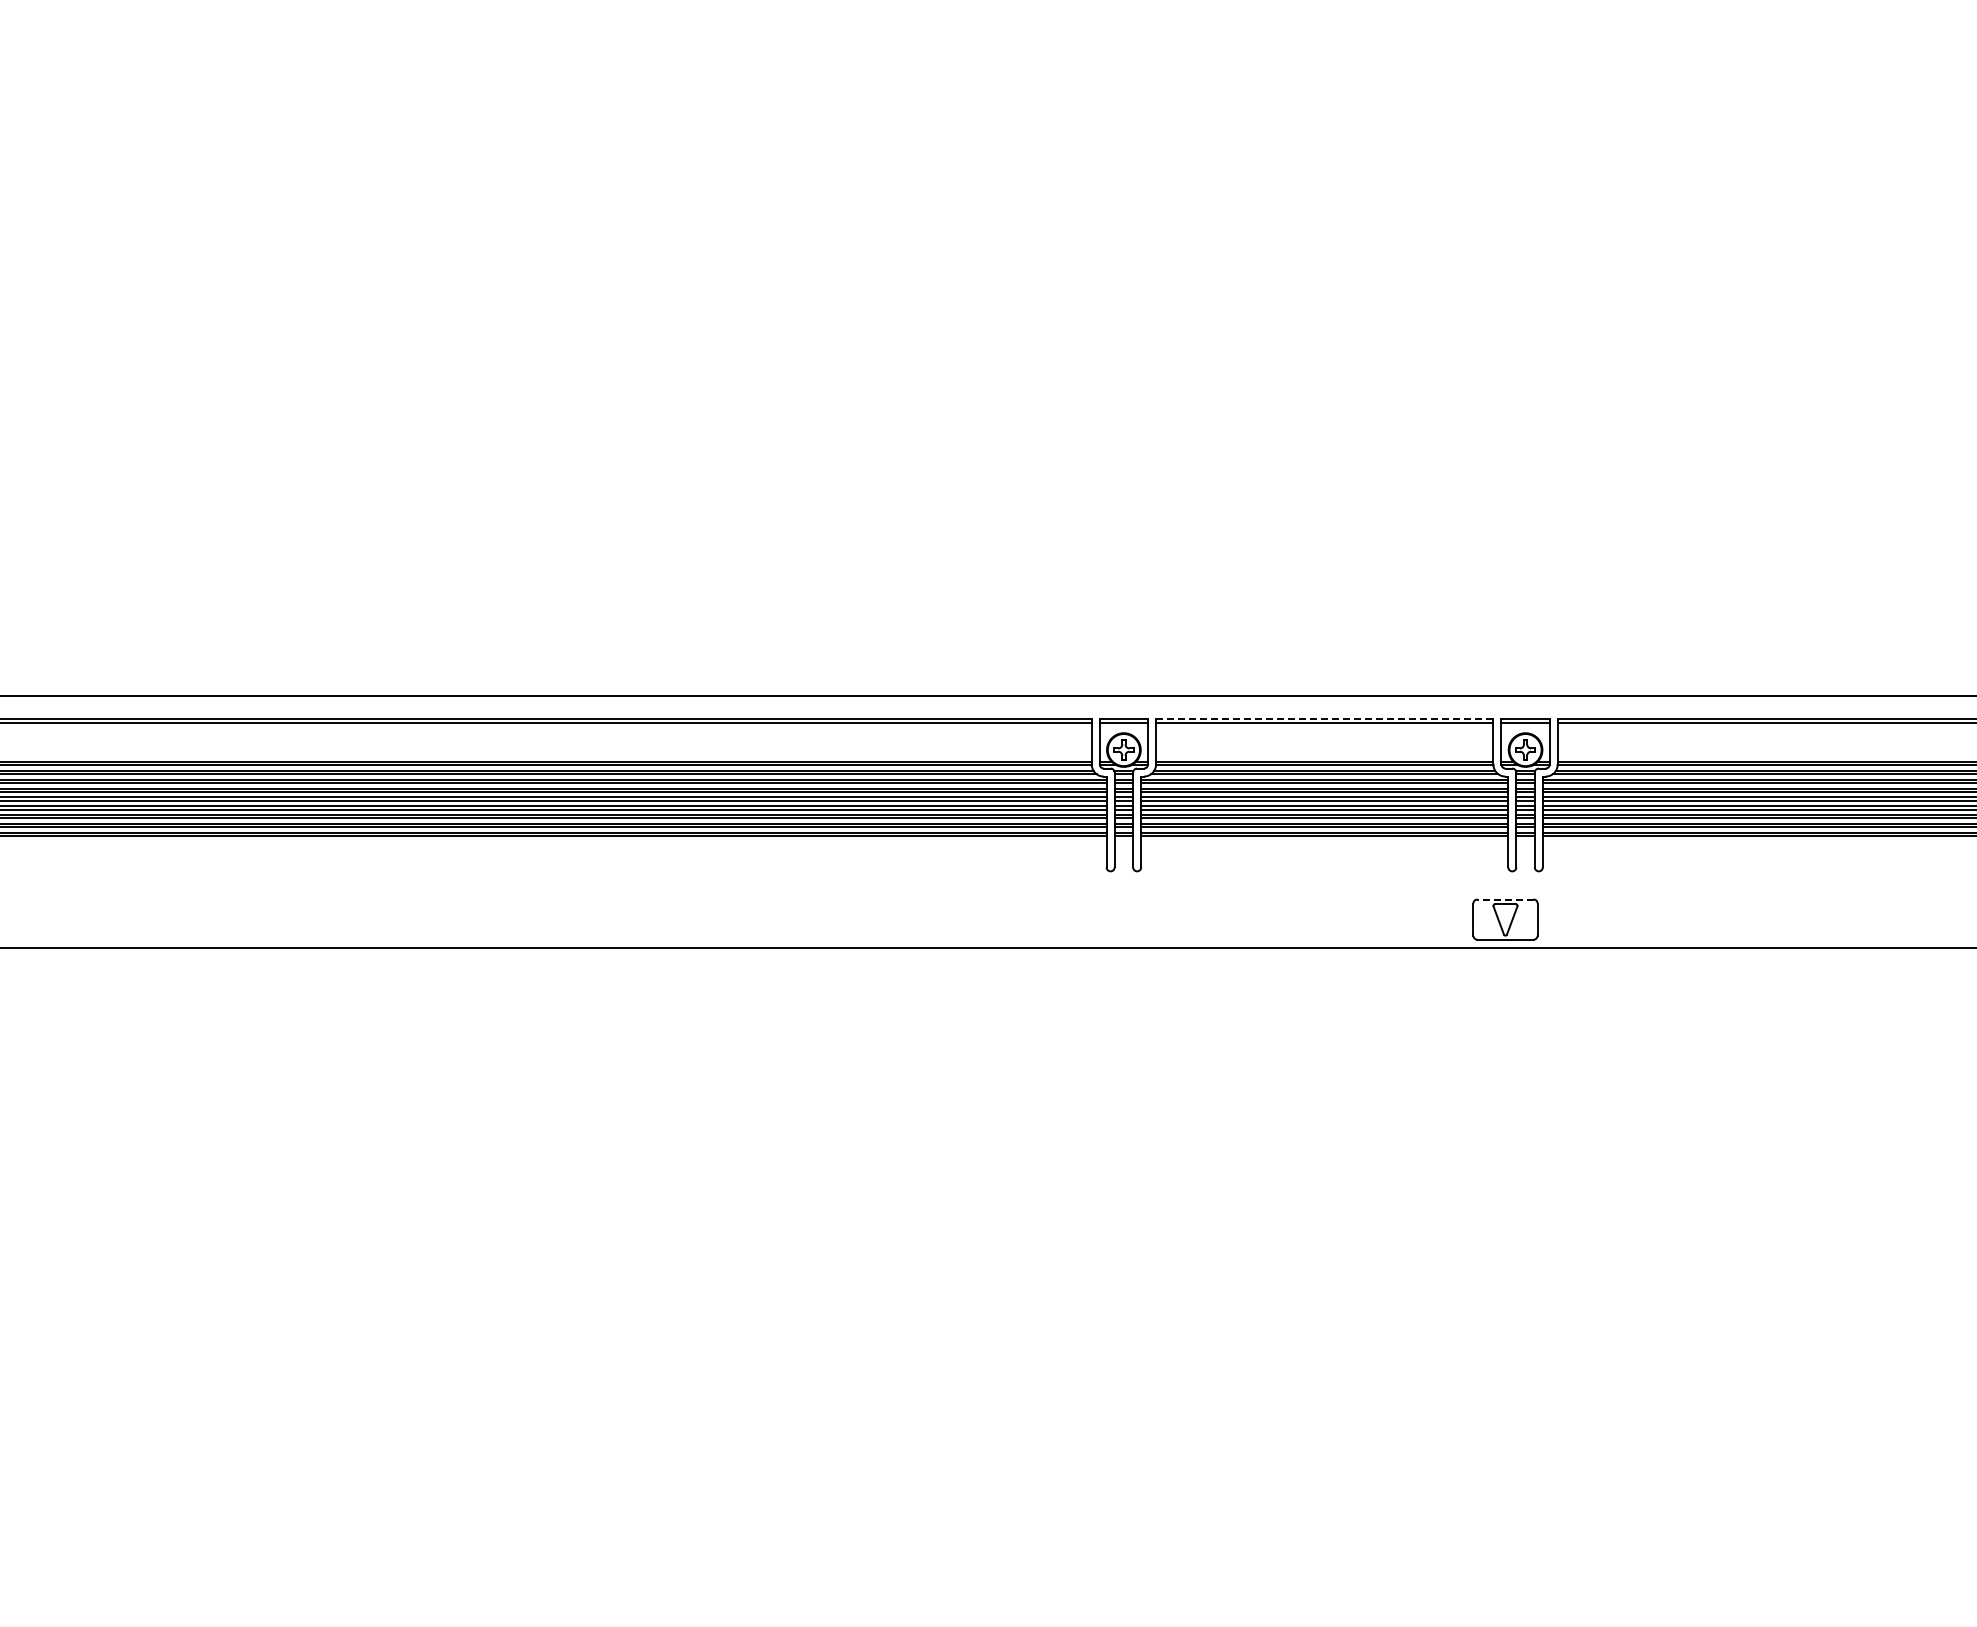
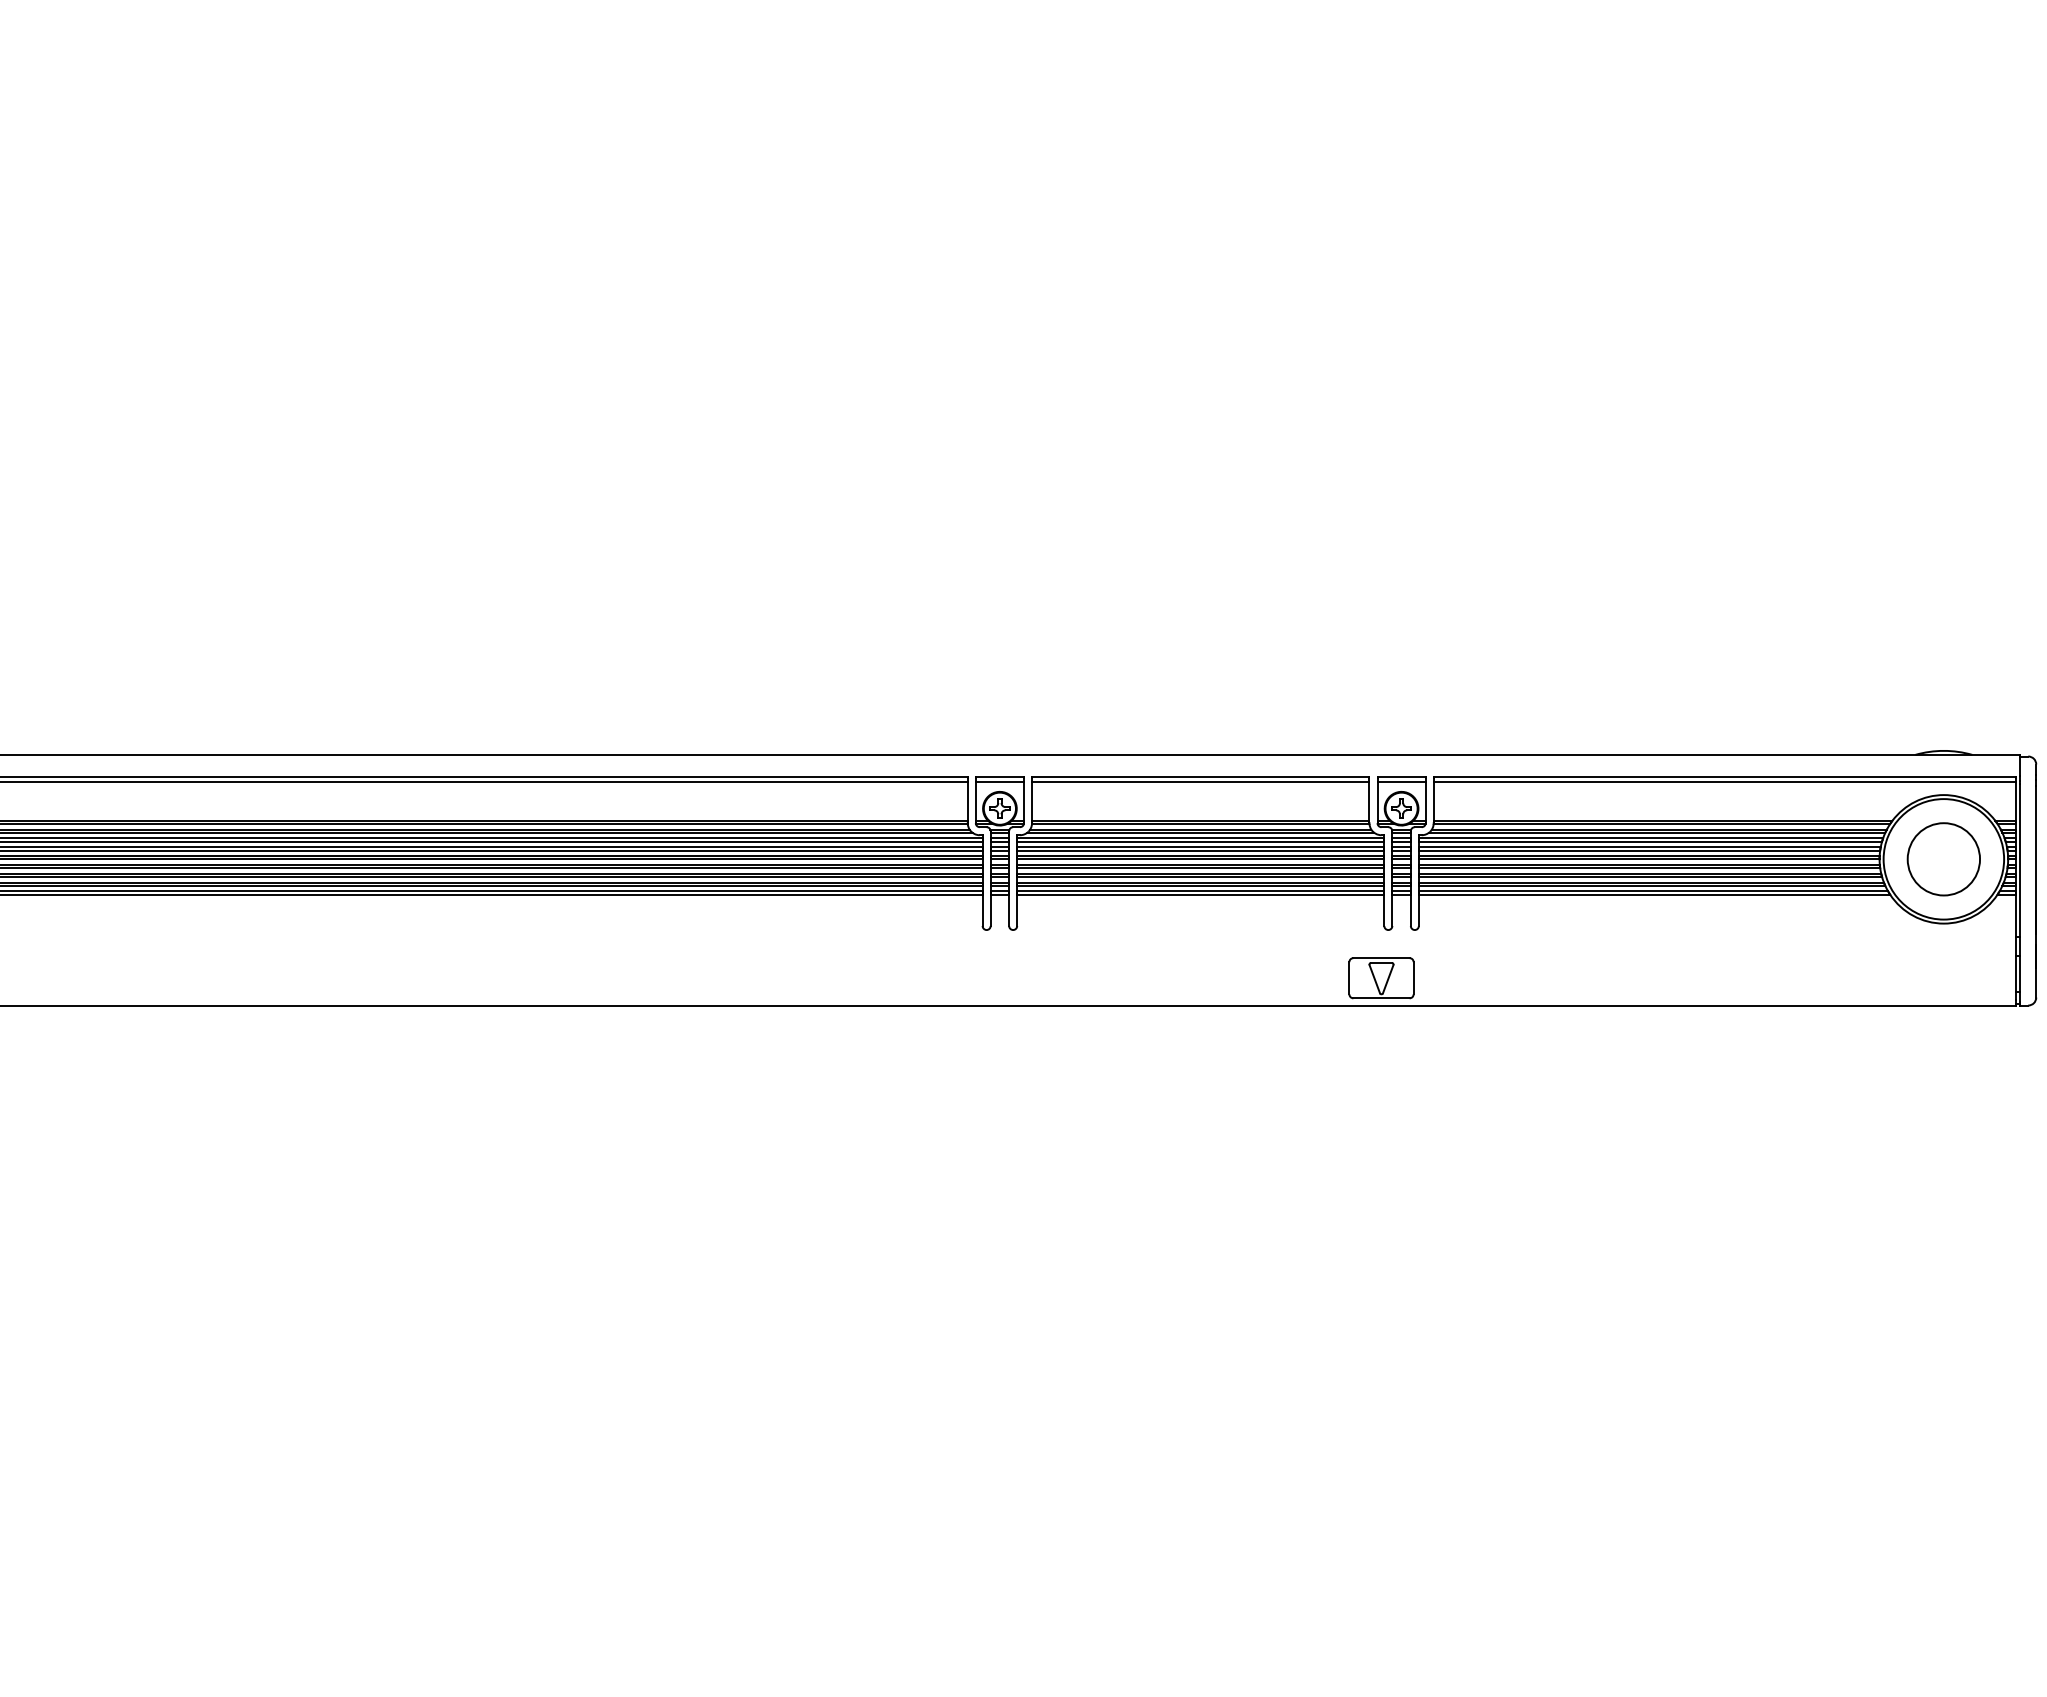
line: (1324, 718) -> (1200, 777), dashed -> solid
line: (1505, 899) -> (1381, 958), dashed -> solid

